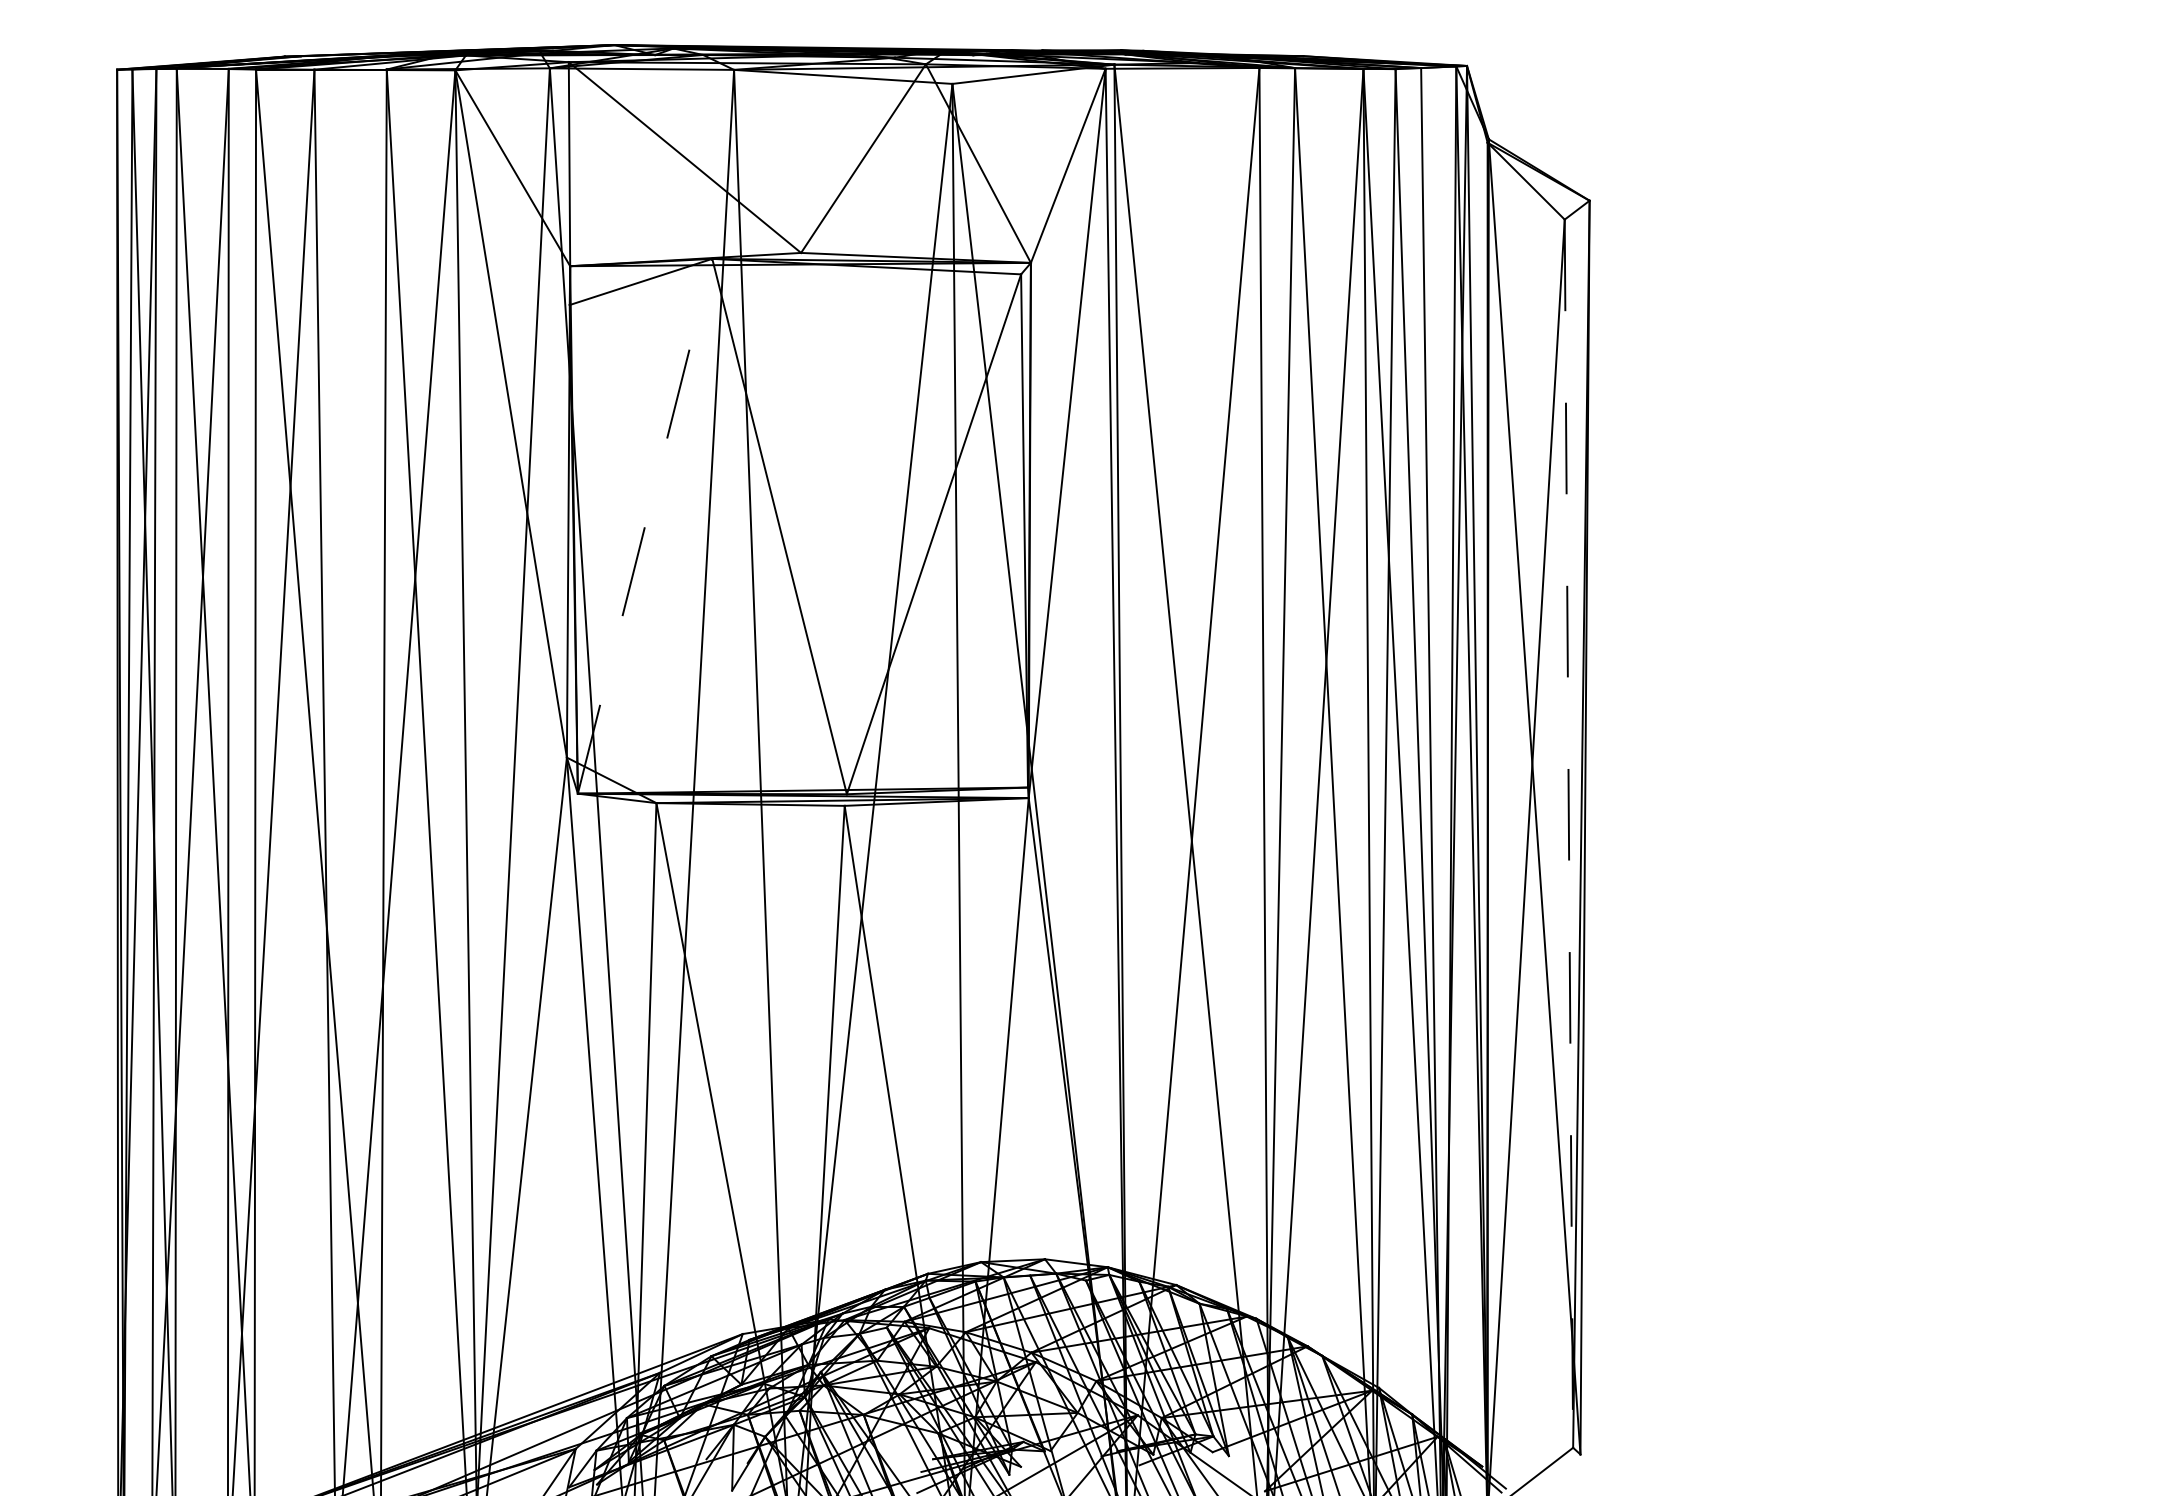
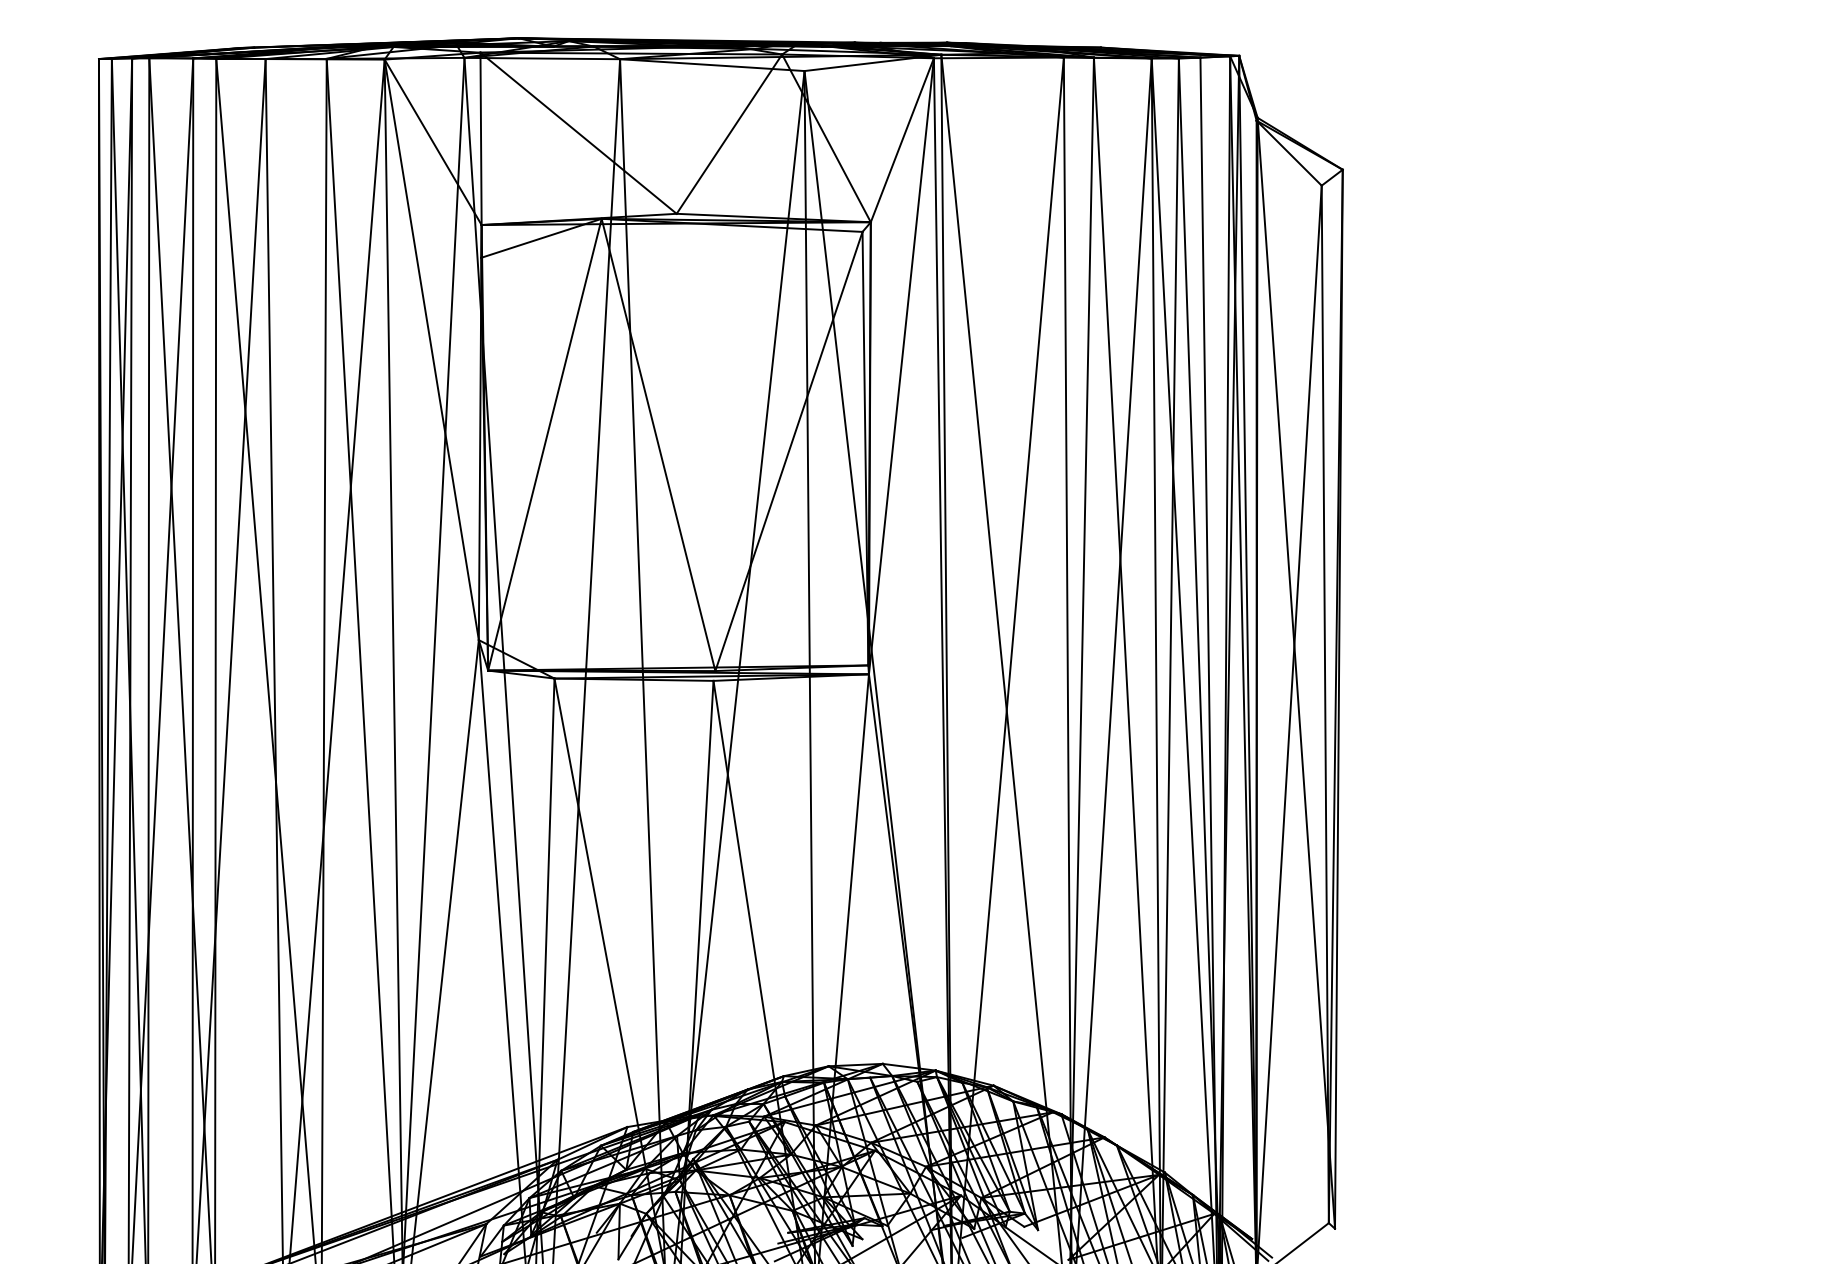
line: (645, 526) -> (545, 444), dashed -> solid
line: (1568, 834) -> (1324, 705), dashed -> solid

